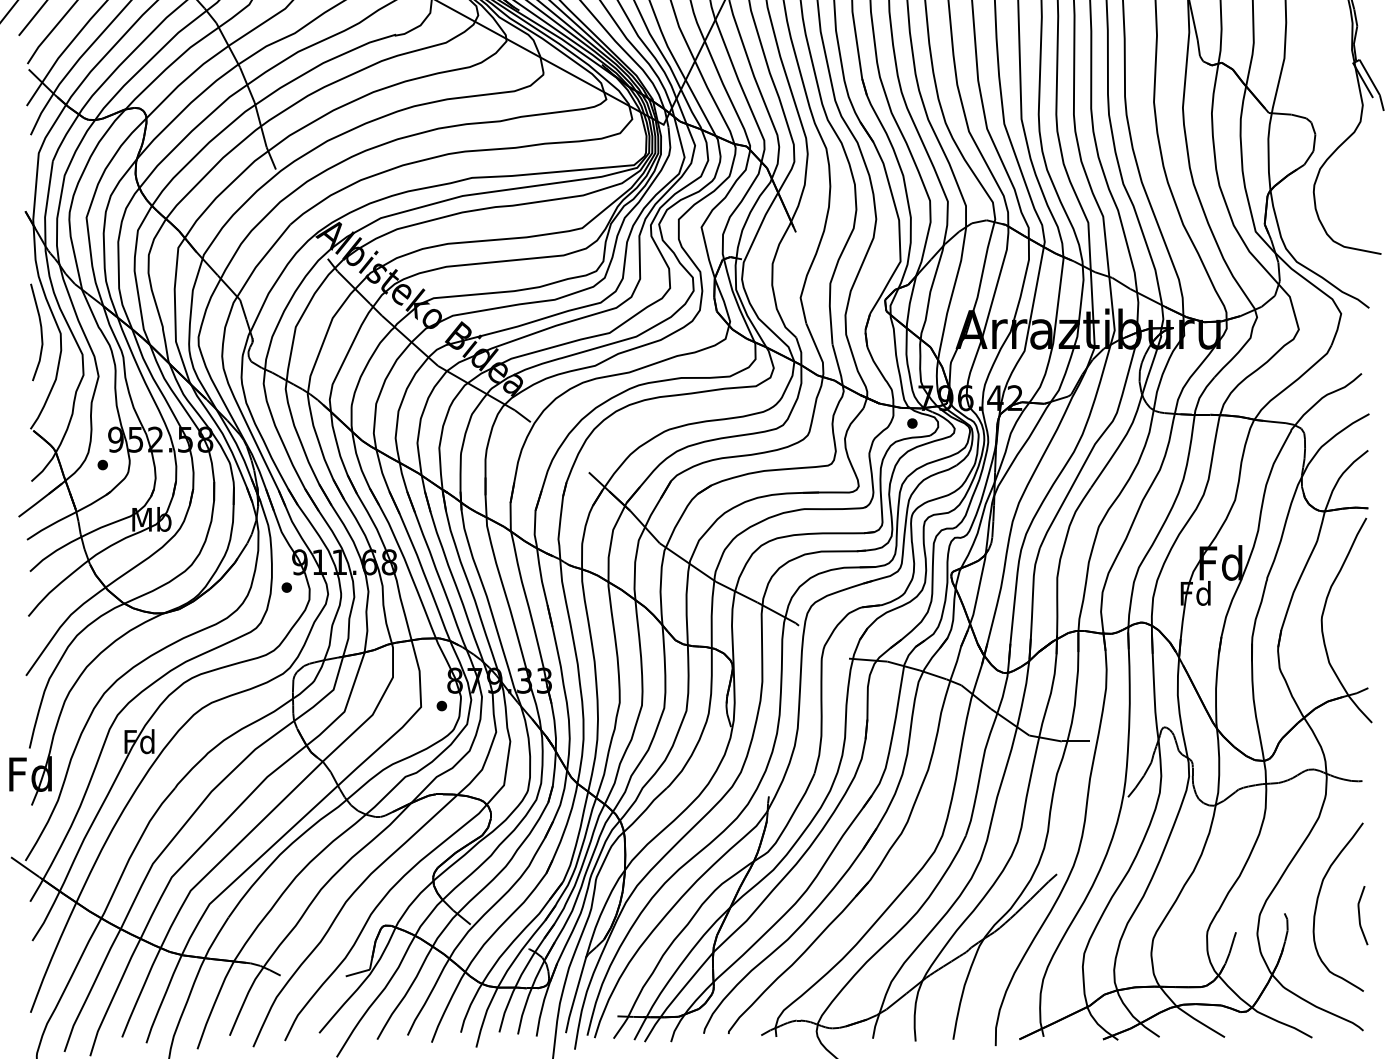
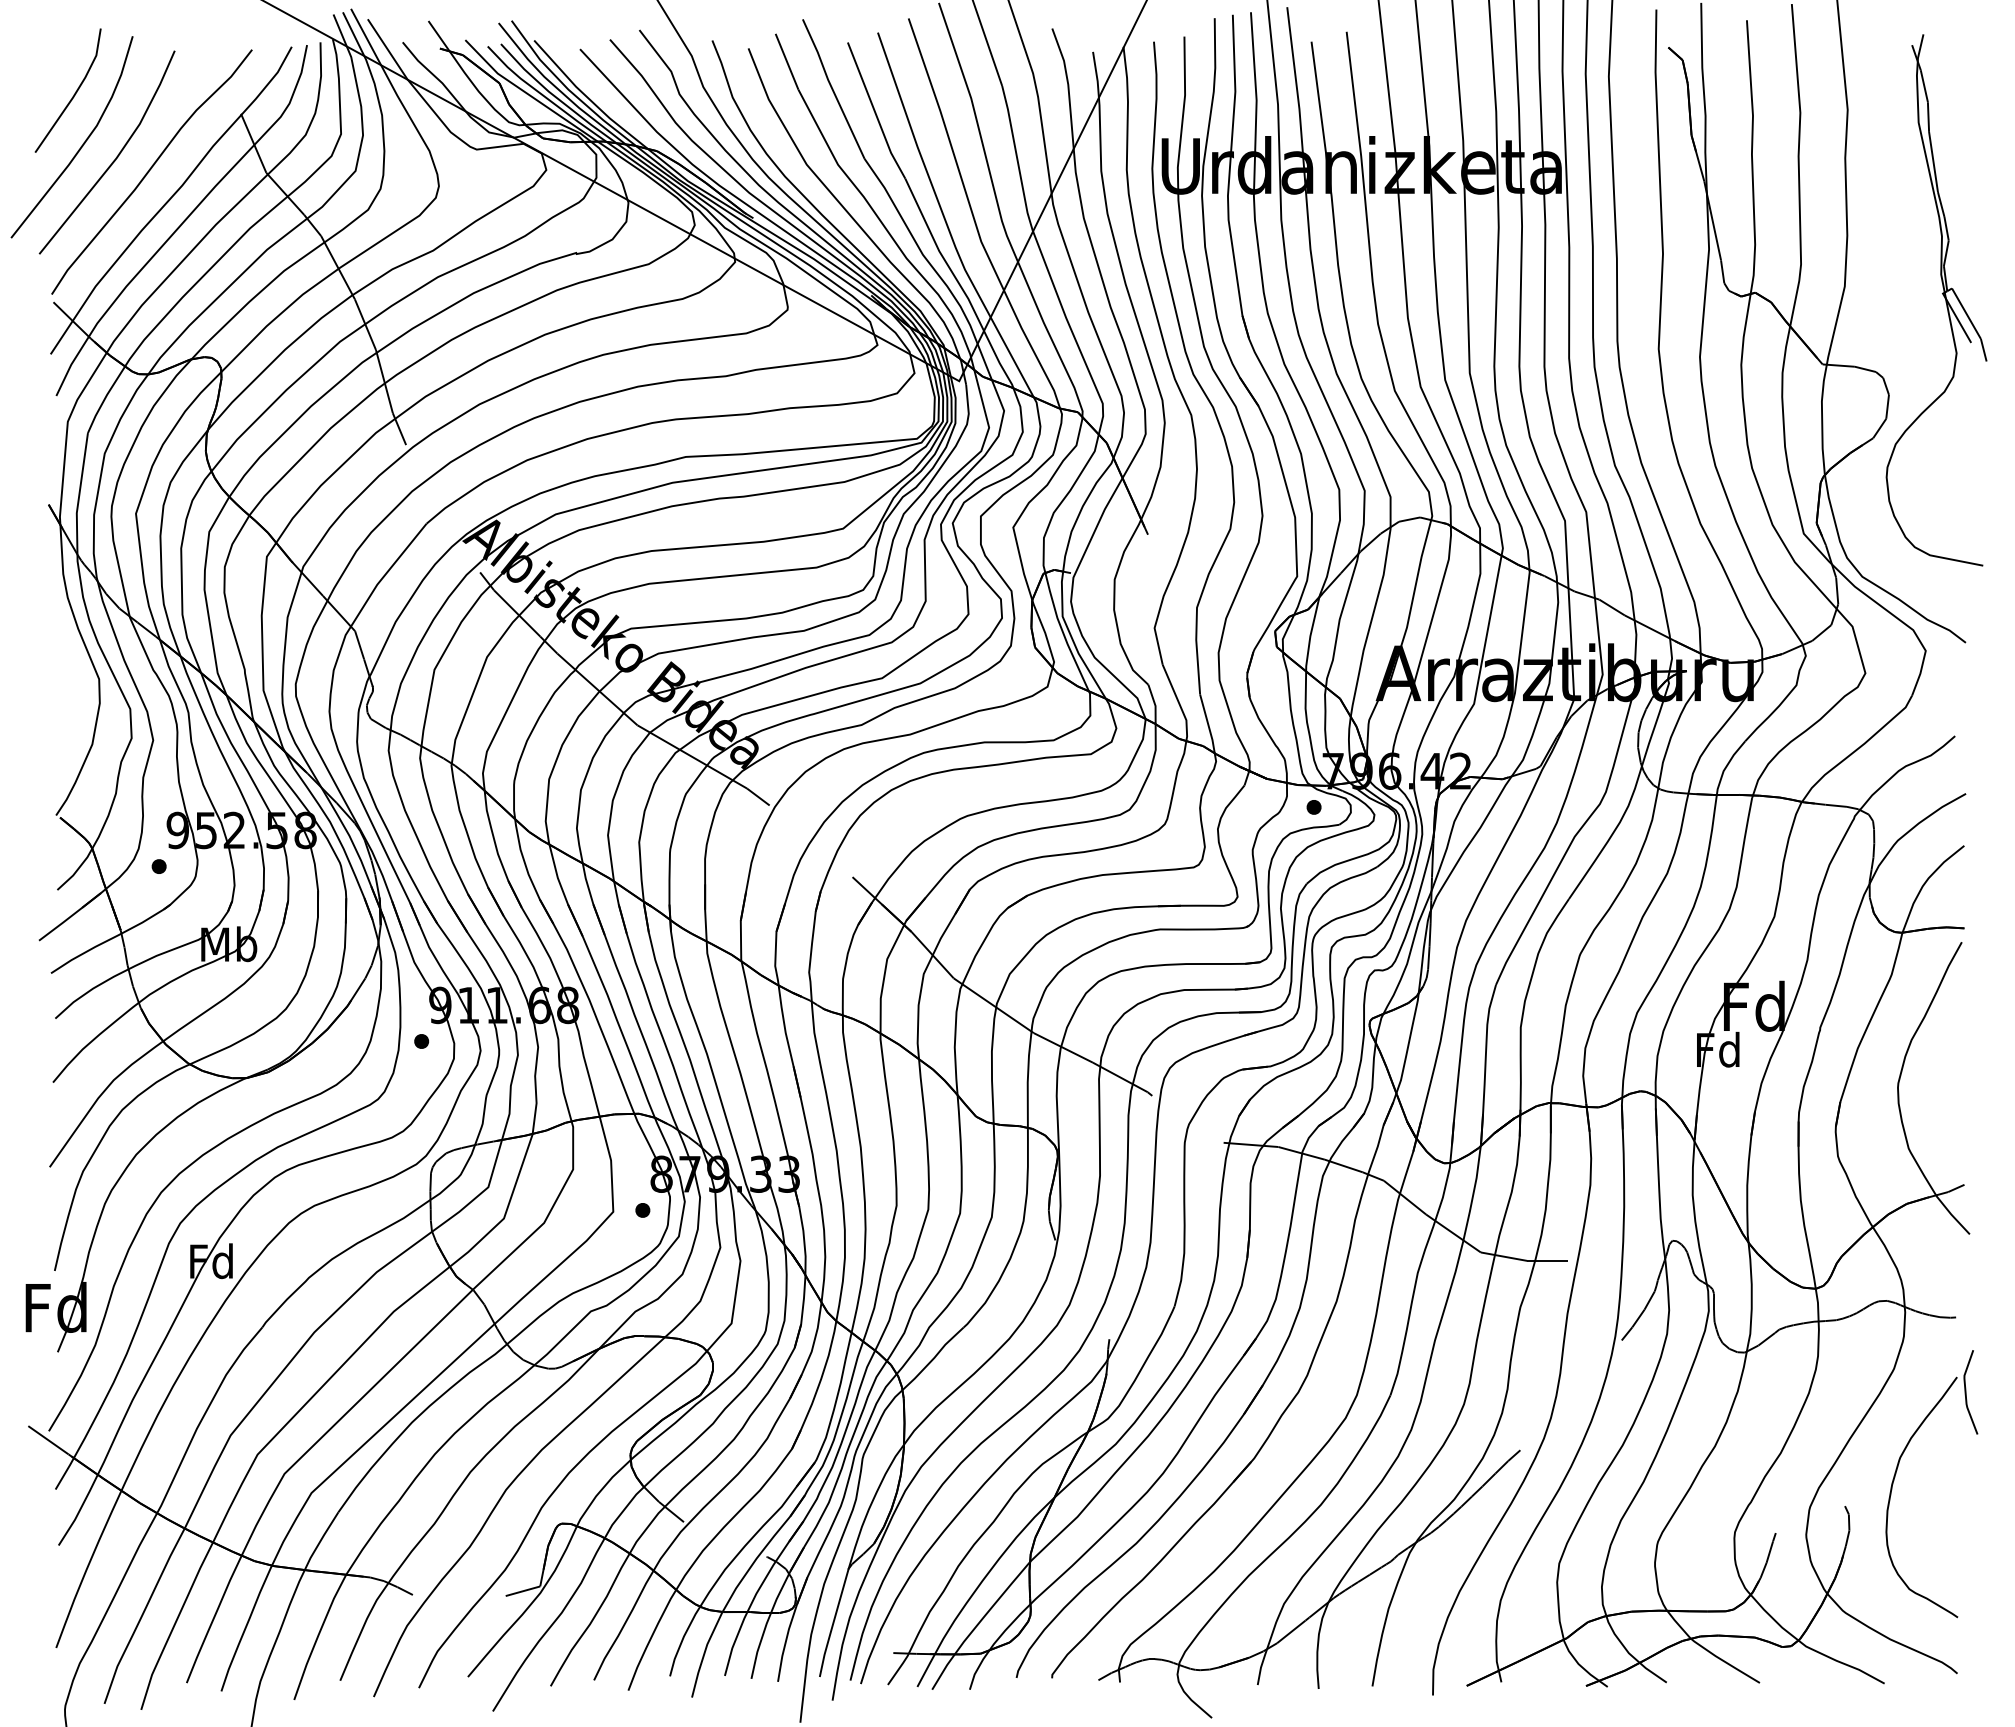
curve: (40, 331) -> (70, 675), removed
curve: (1359, 915) -> (1966, 1392), moved

